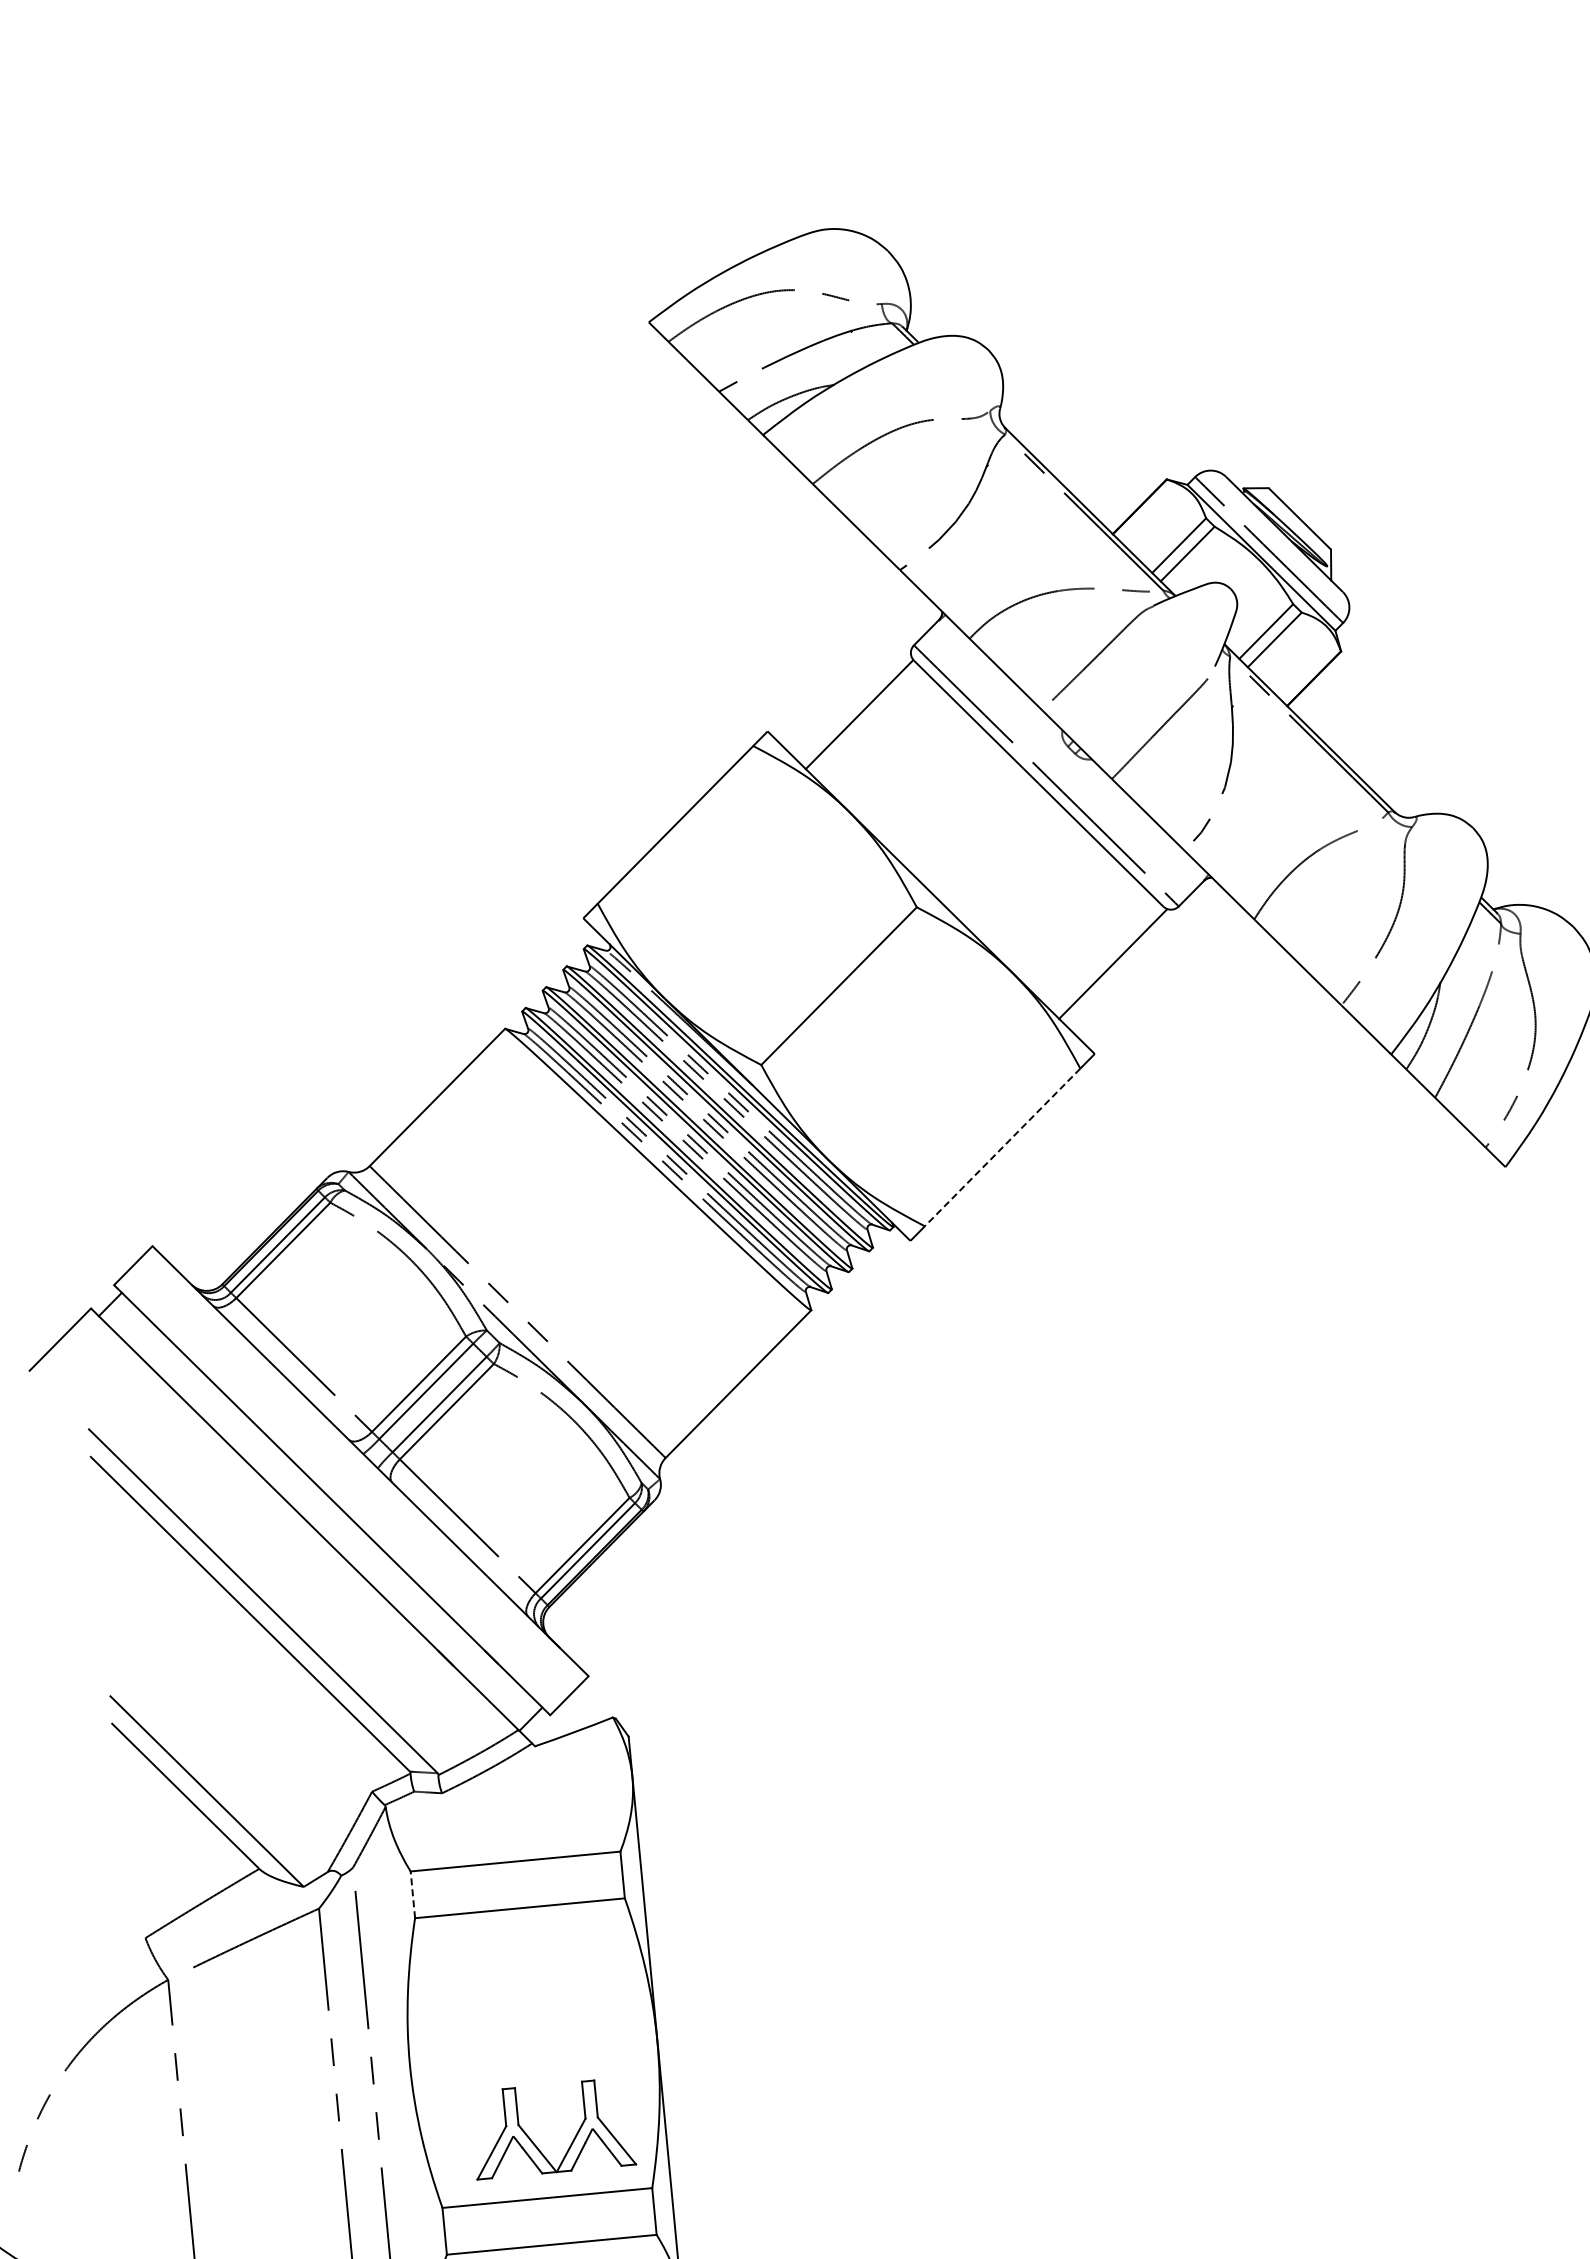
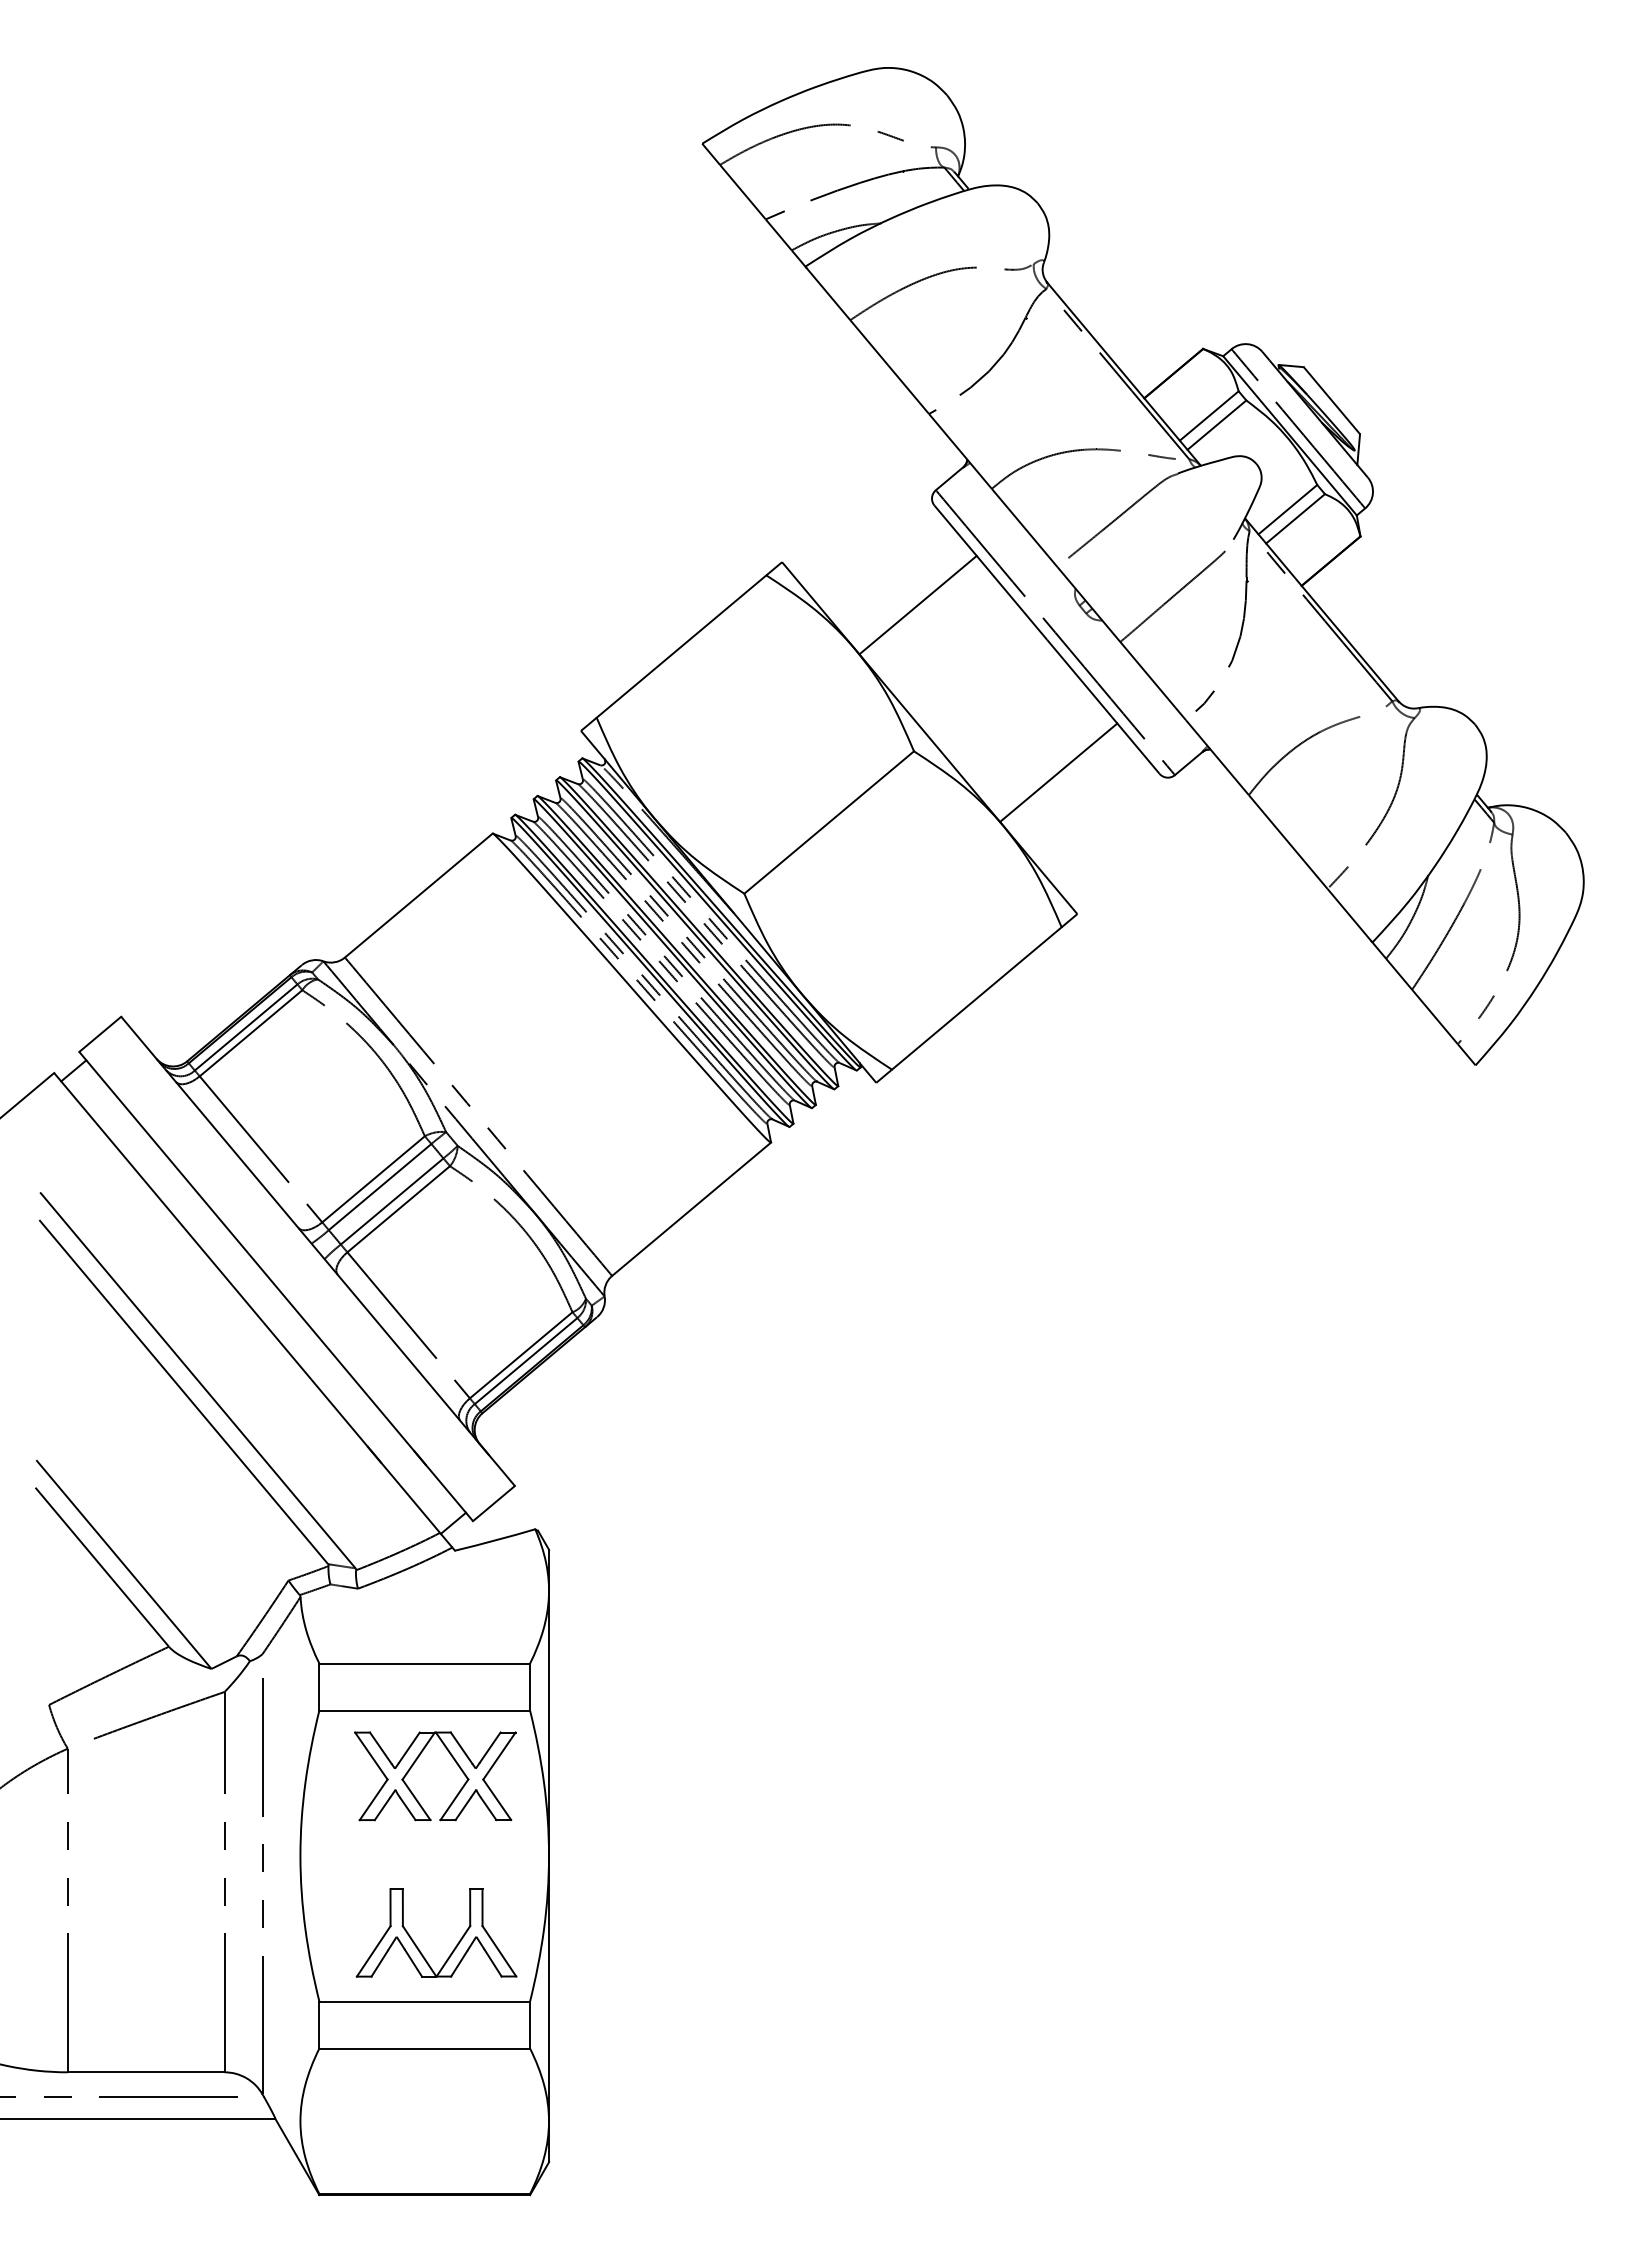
line: (858, 714) -> (917, 604), moved
line: (1112, 964) -> (1058, 772), moved
line: (1002, 1147) -> (976, 998), dashed -> solid
line: (412, 1894) -> (319, 1686), dashed -> solid
part: (514, 1962) -> (414, 1764), added

